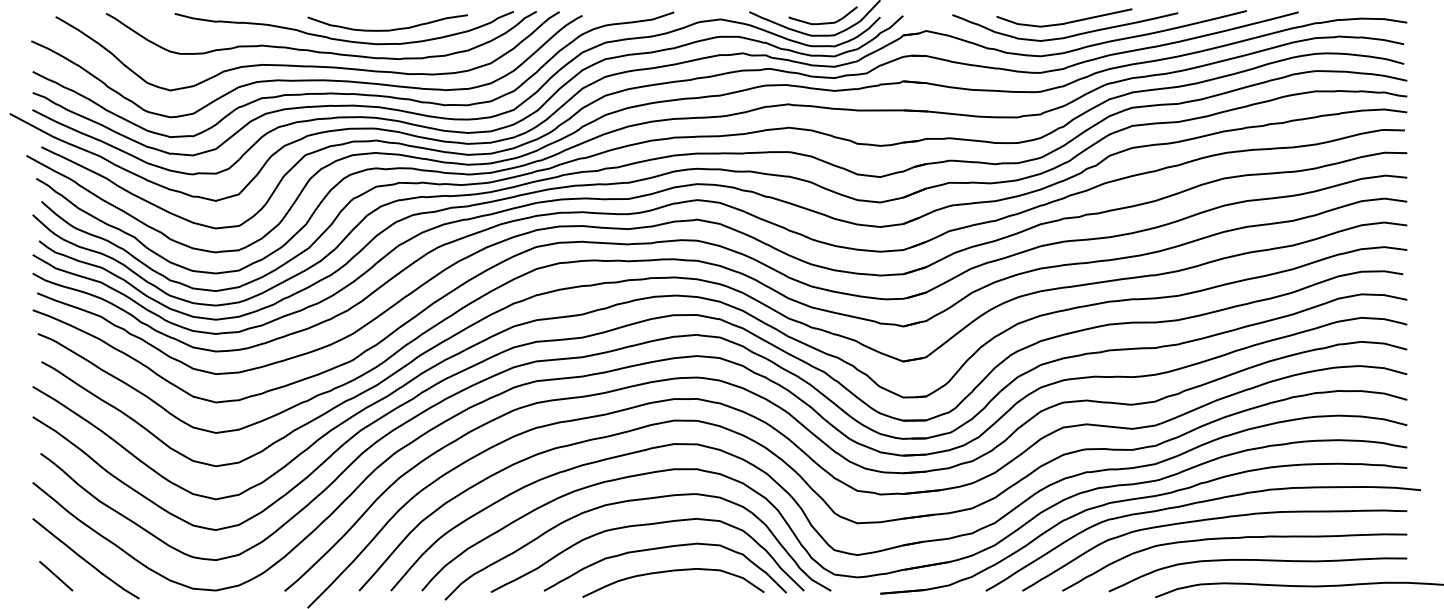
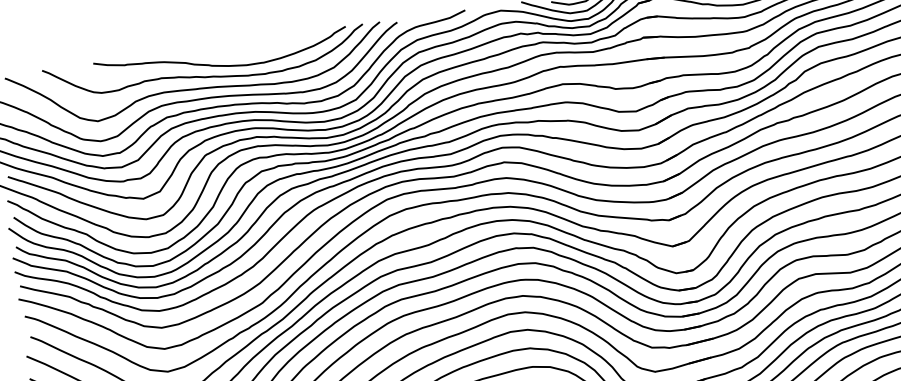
curve: (387, 29) -> (253, 53), removed

